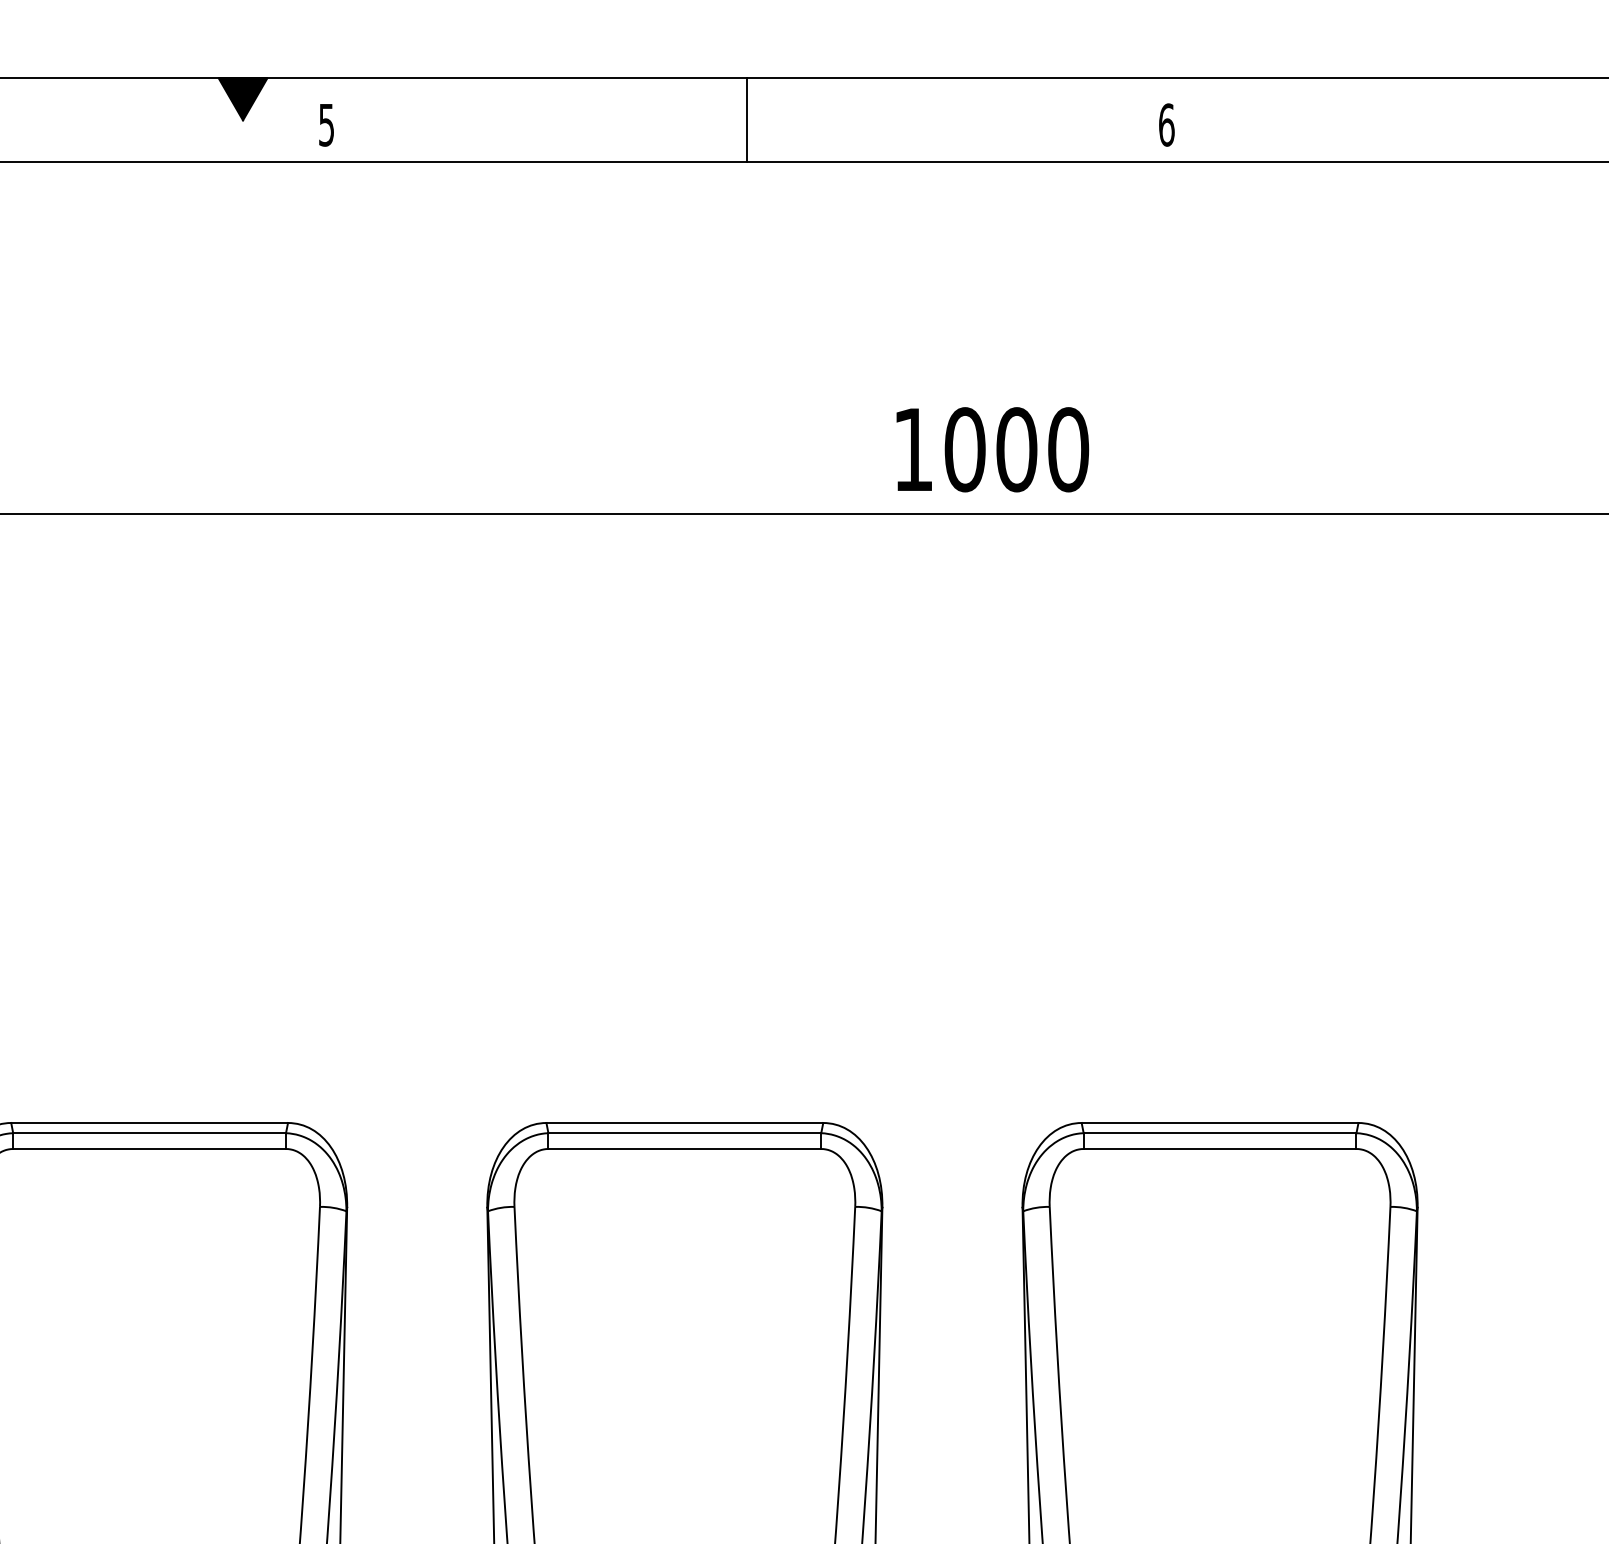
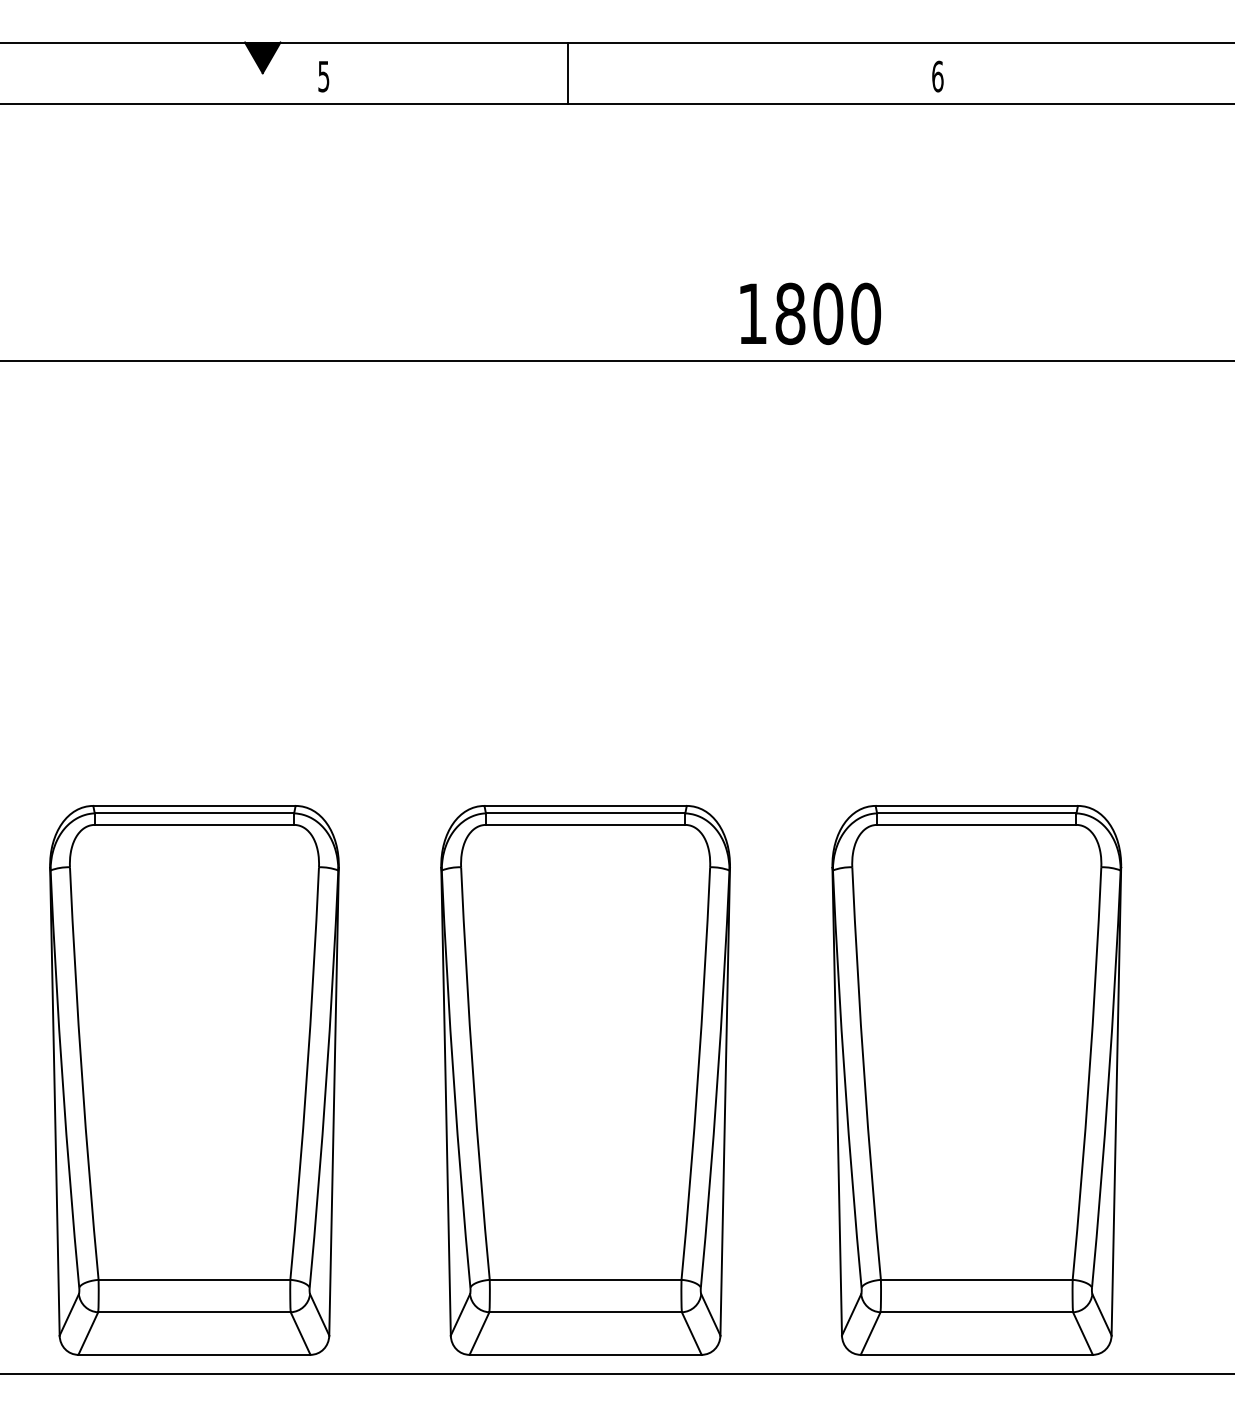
line: (747, 119) -> (568, 72), moved
text: (965, 449) -> (790, 313), 1000 -> 1800

